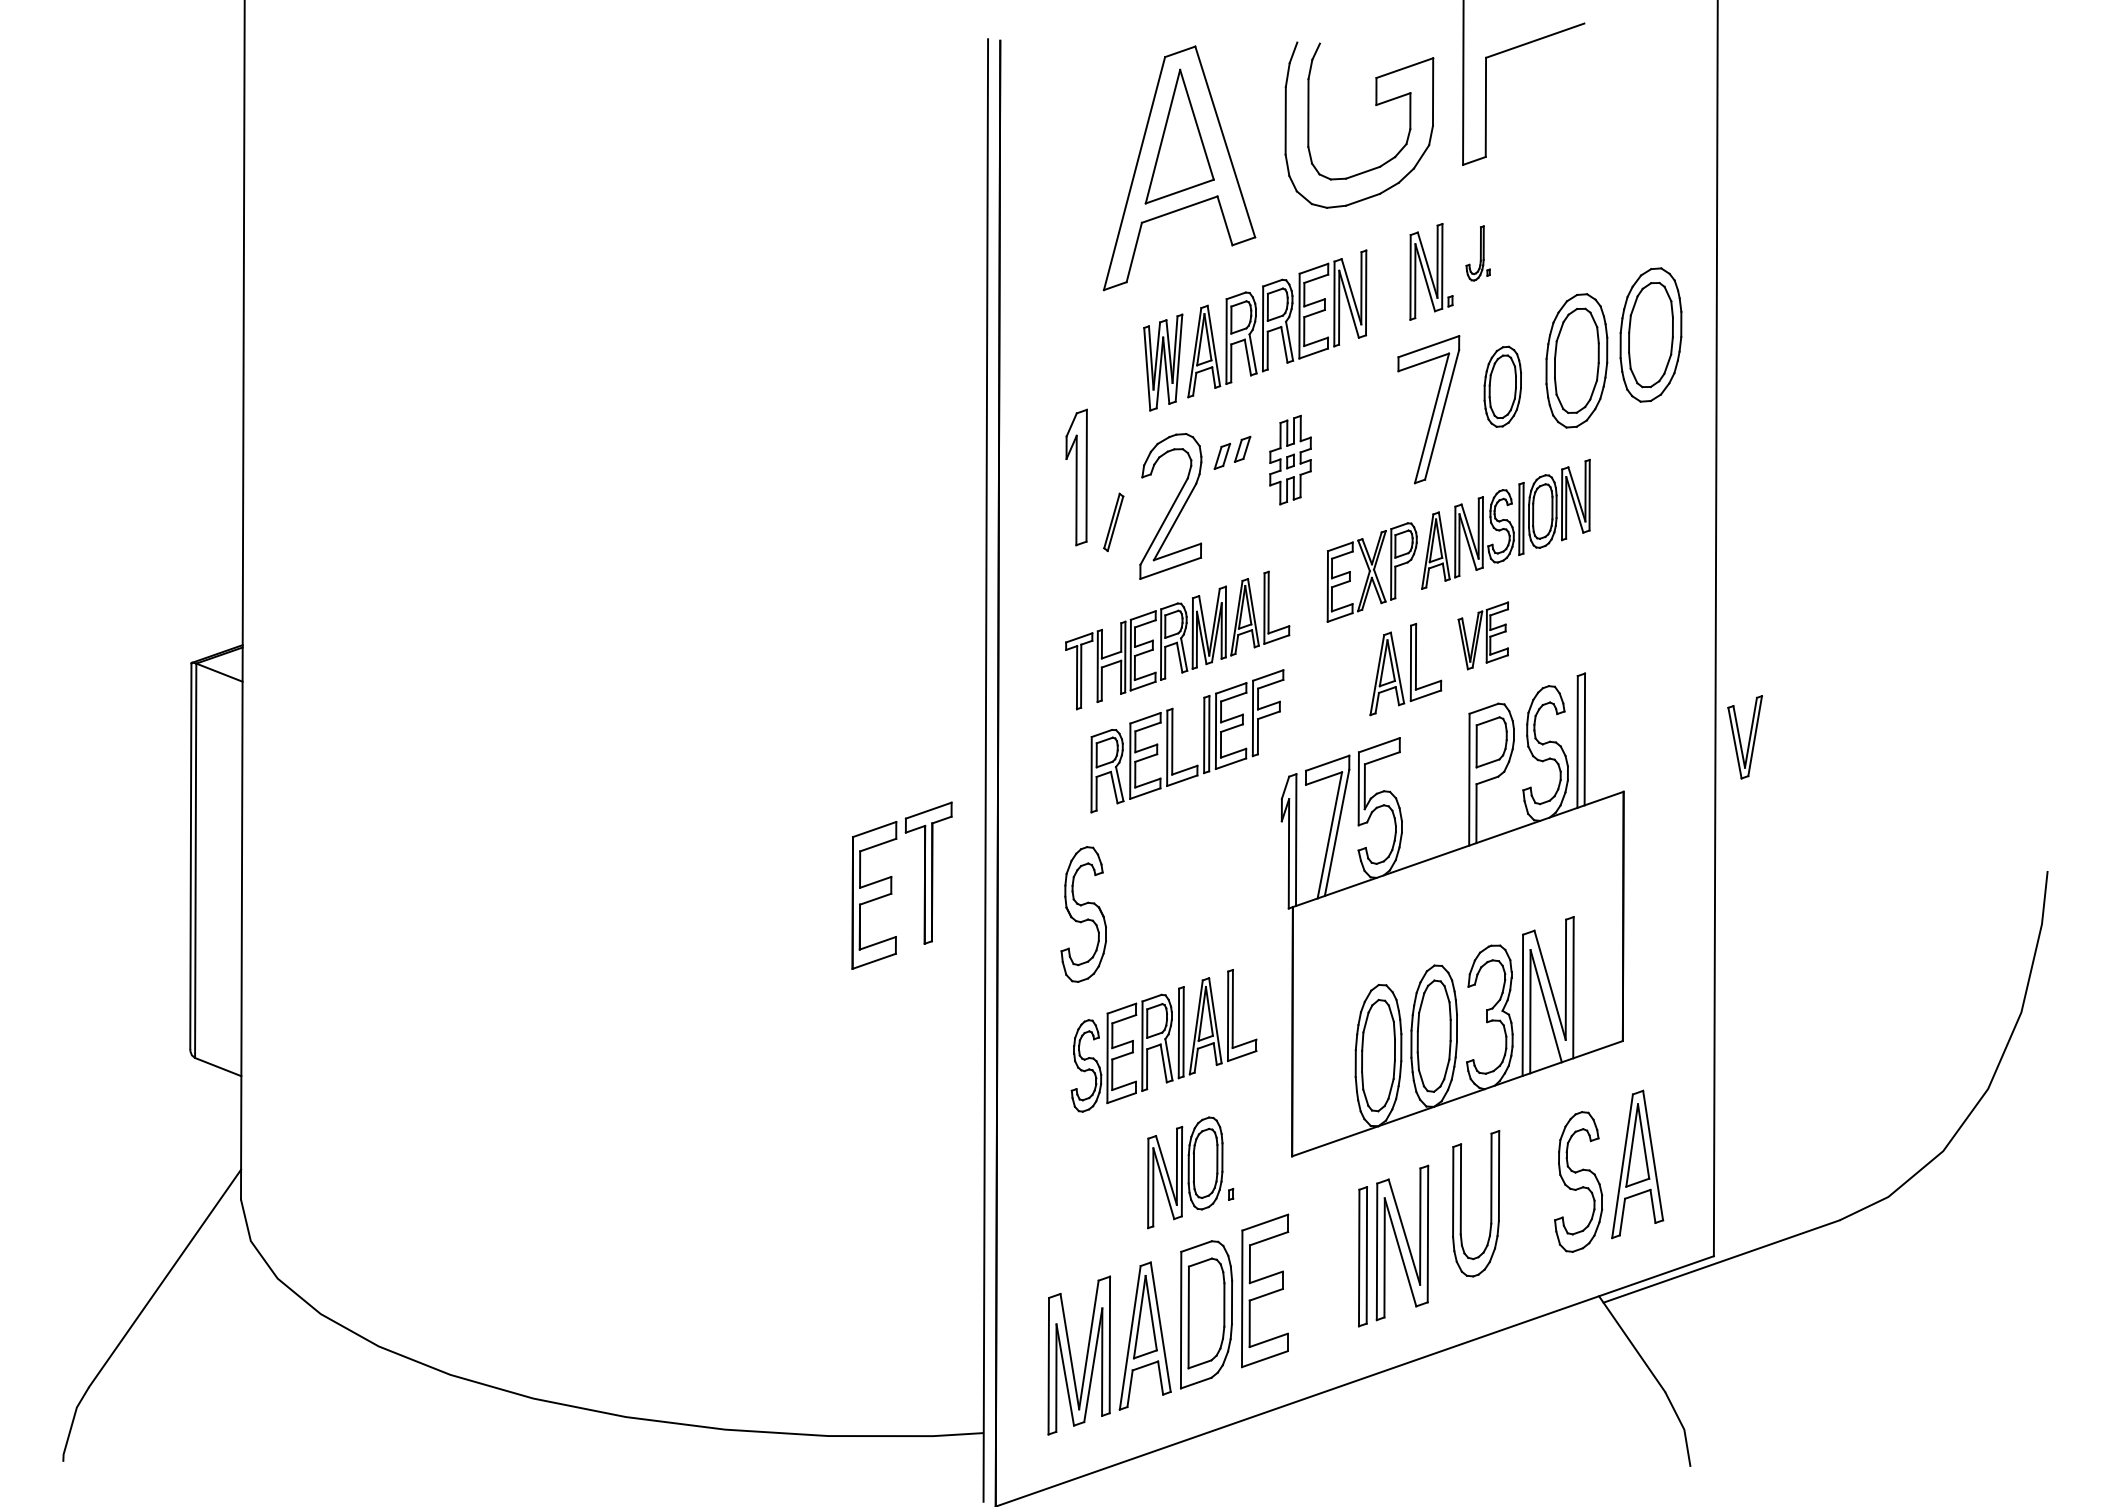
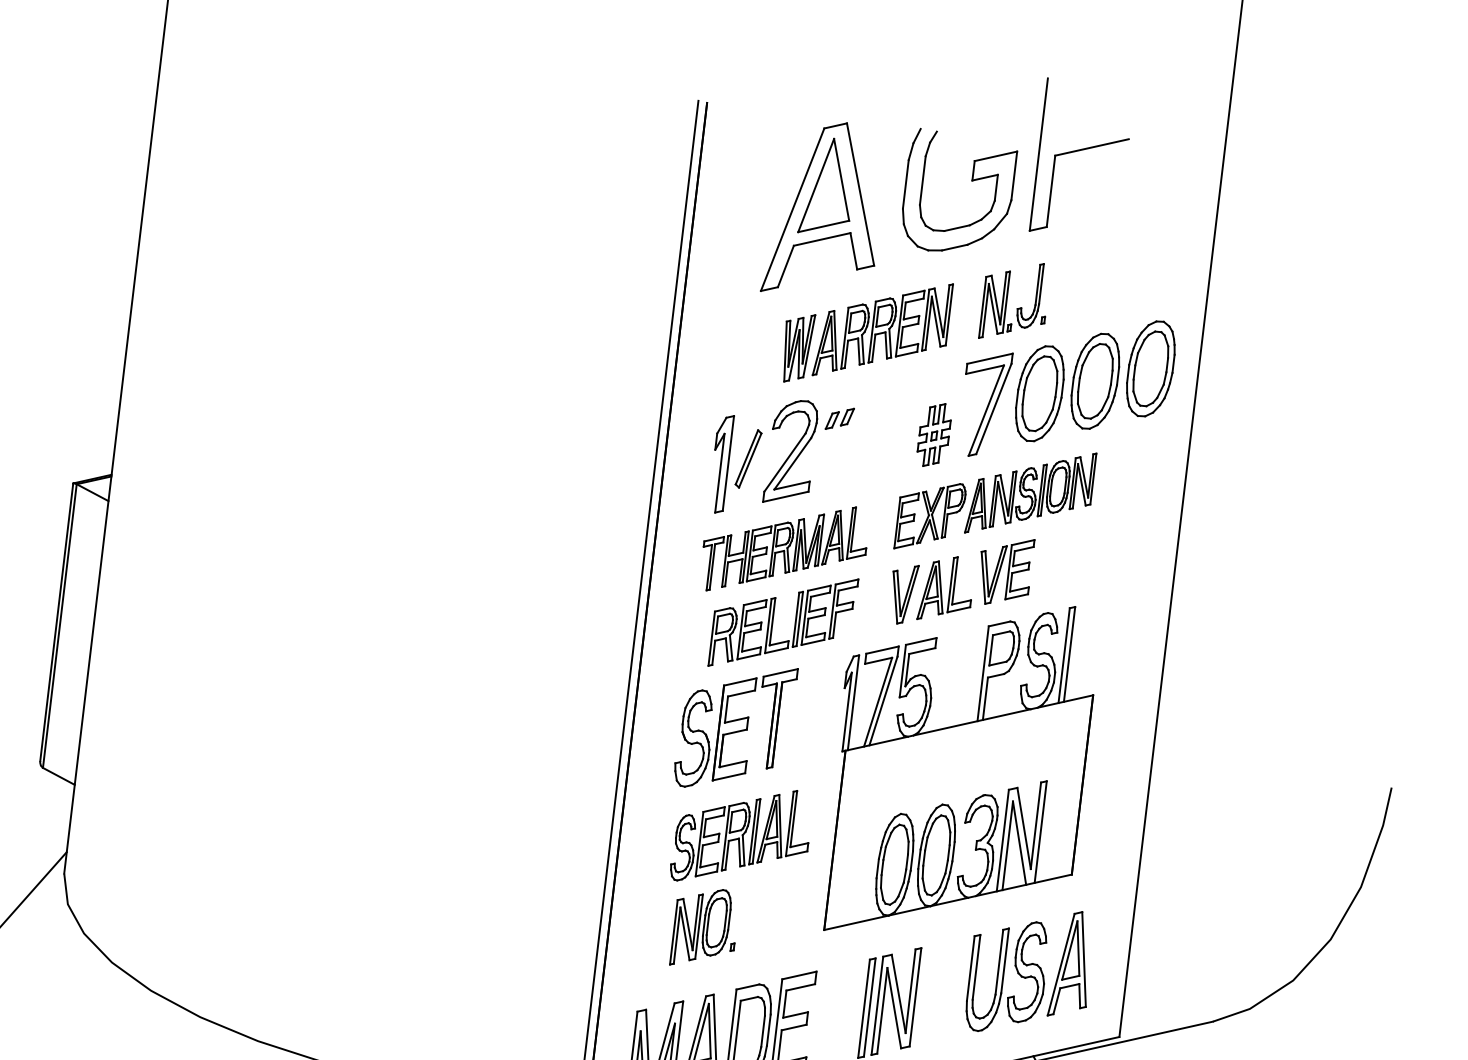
part: (1477, 253) -> (1032, 295), size x1.67
part: (1502, 386) -> (1039, 393), size x1.67
part: (1290, 459) -> (934, 434), moved
part: (1076, 477) -> (720, 463), moved
part: (1113, 522) -> (748, 459), size x1.43
part: (1483, 635) -> (1005, 571), size x1.43
part: (1744, 737) -> (902, 594), moved
part: (892, 885) -> (748, 723), moved
part: (1190, 1172) -> (705, 928), moved
part: (1490, 1203) -> (996, 979), moved

